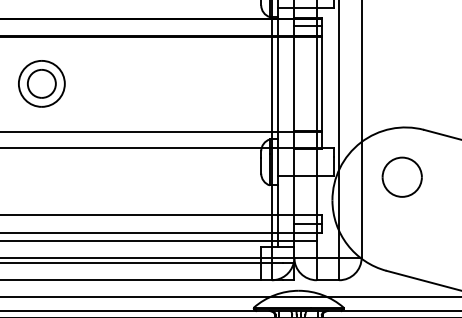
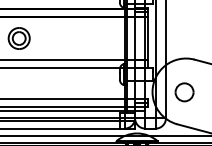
part: (402, 177) -> (184, 92), moved

